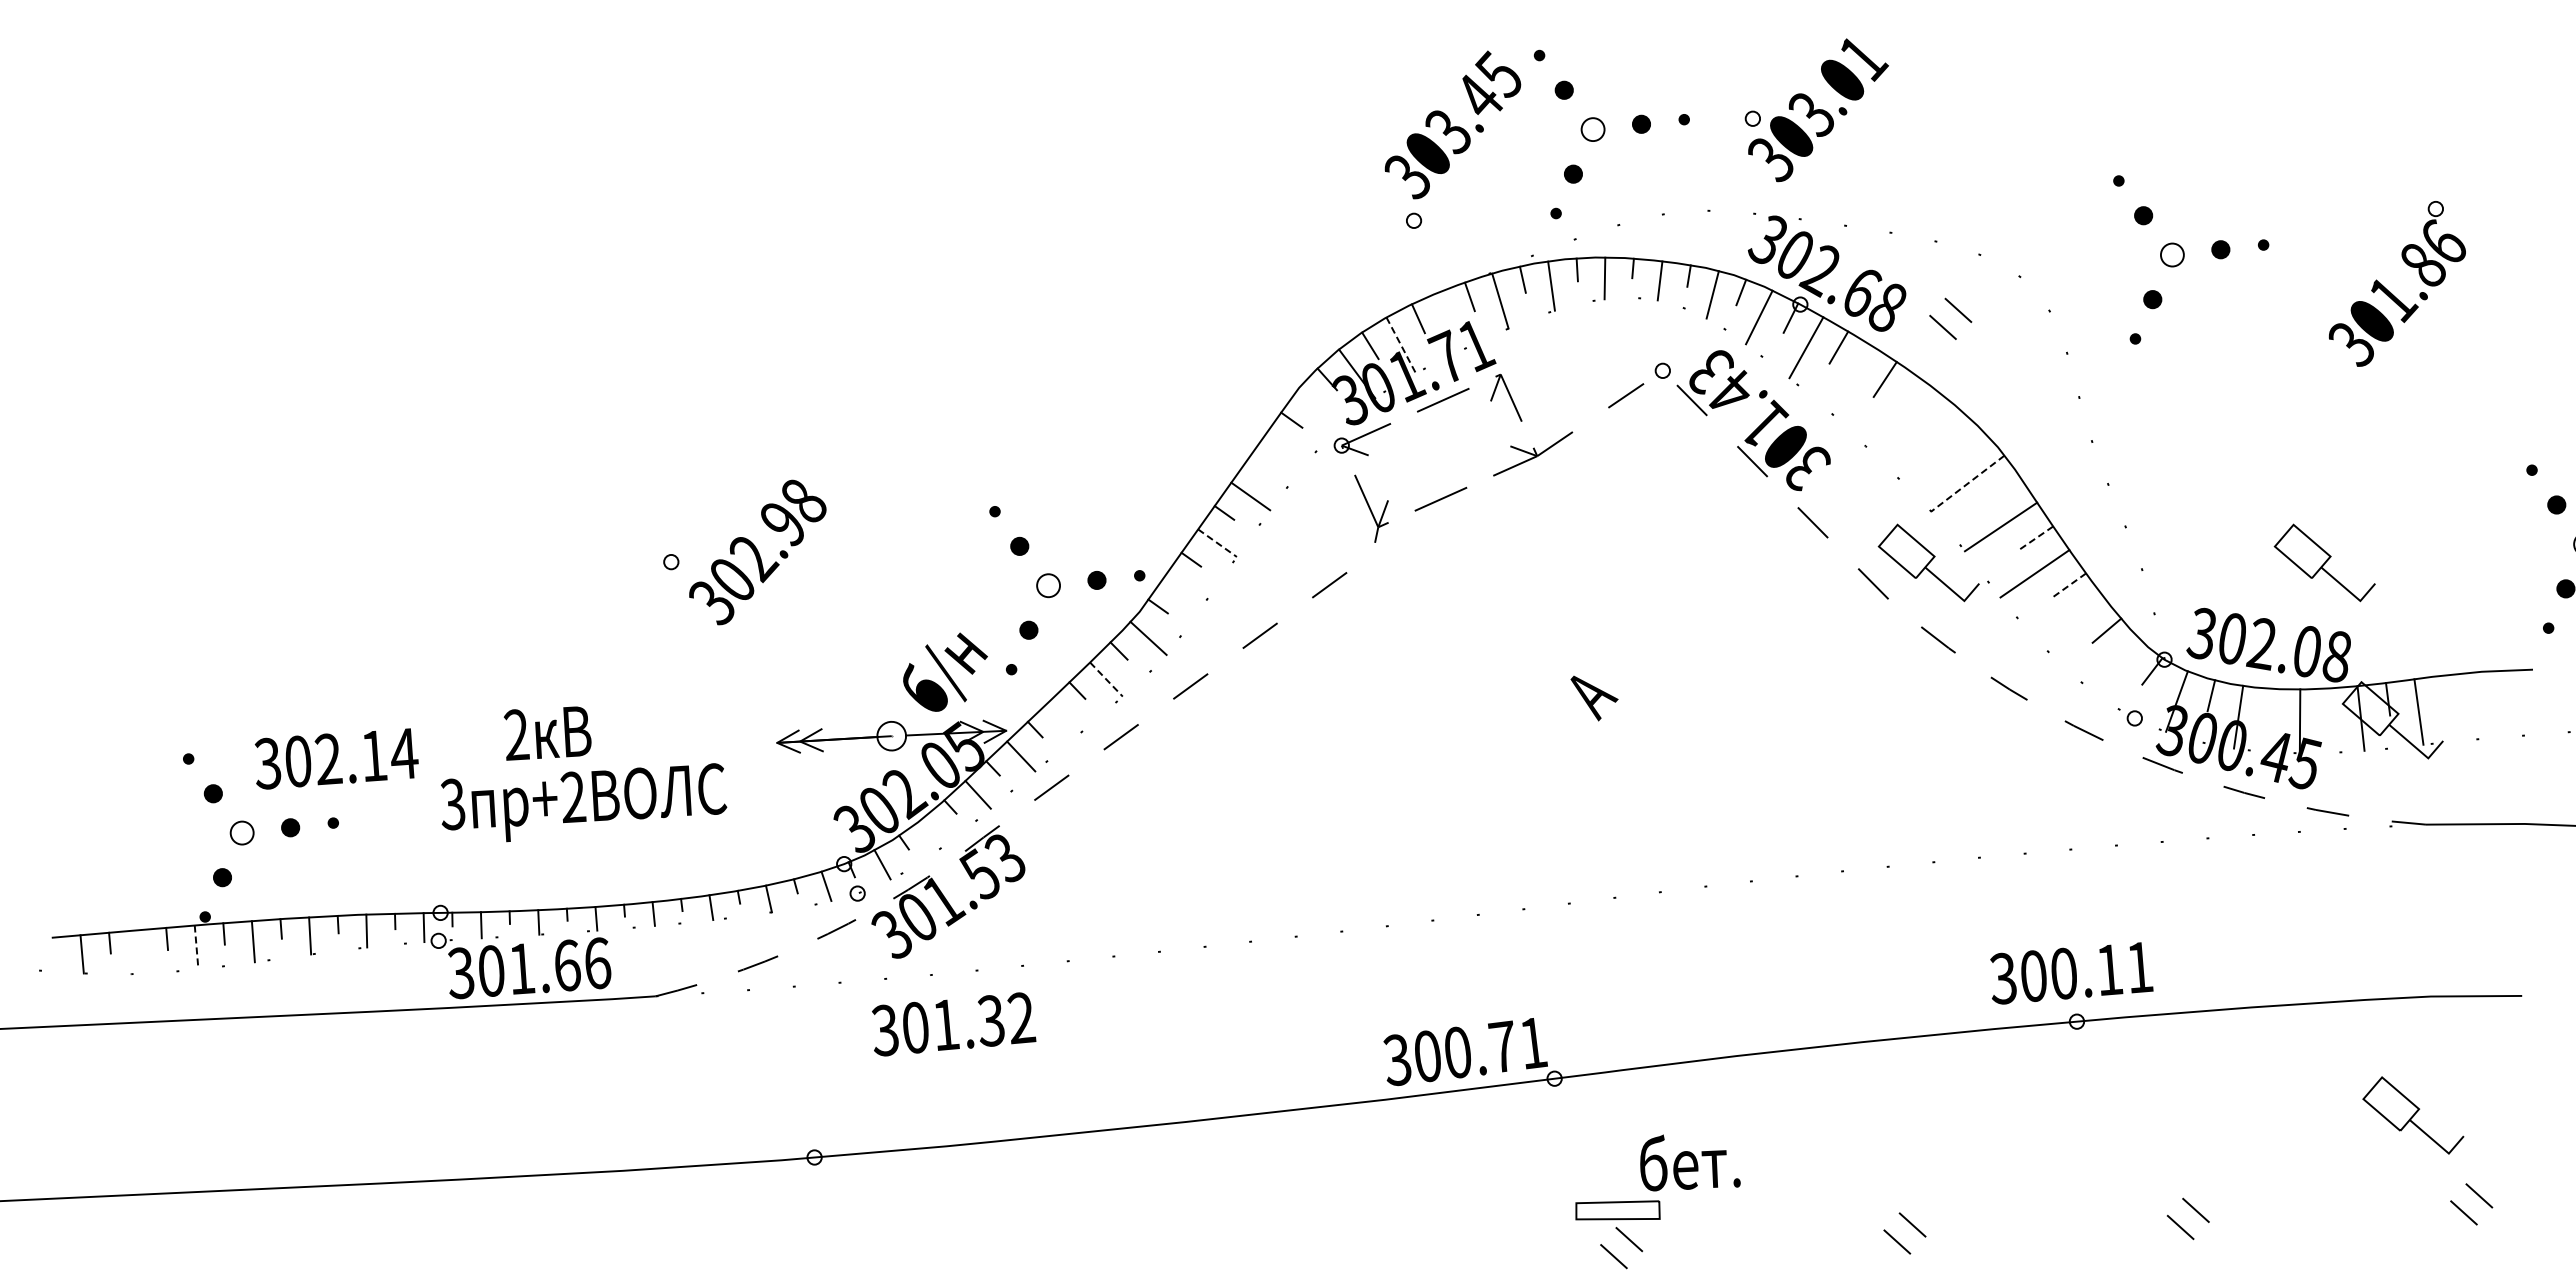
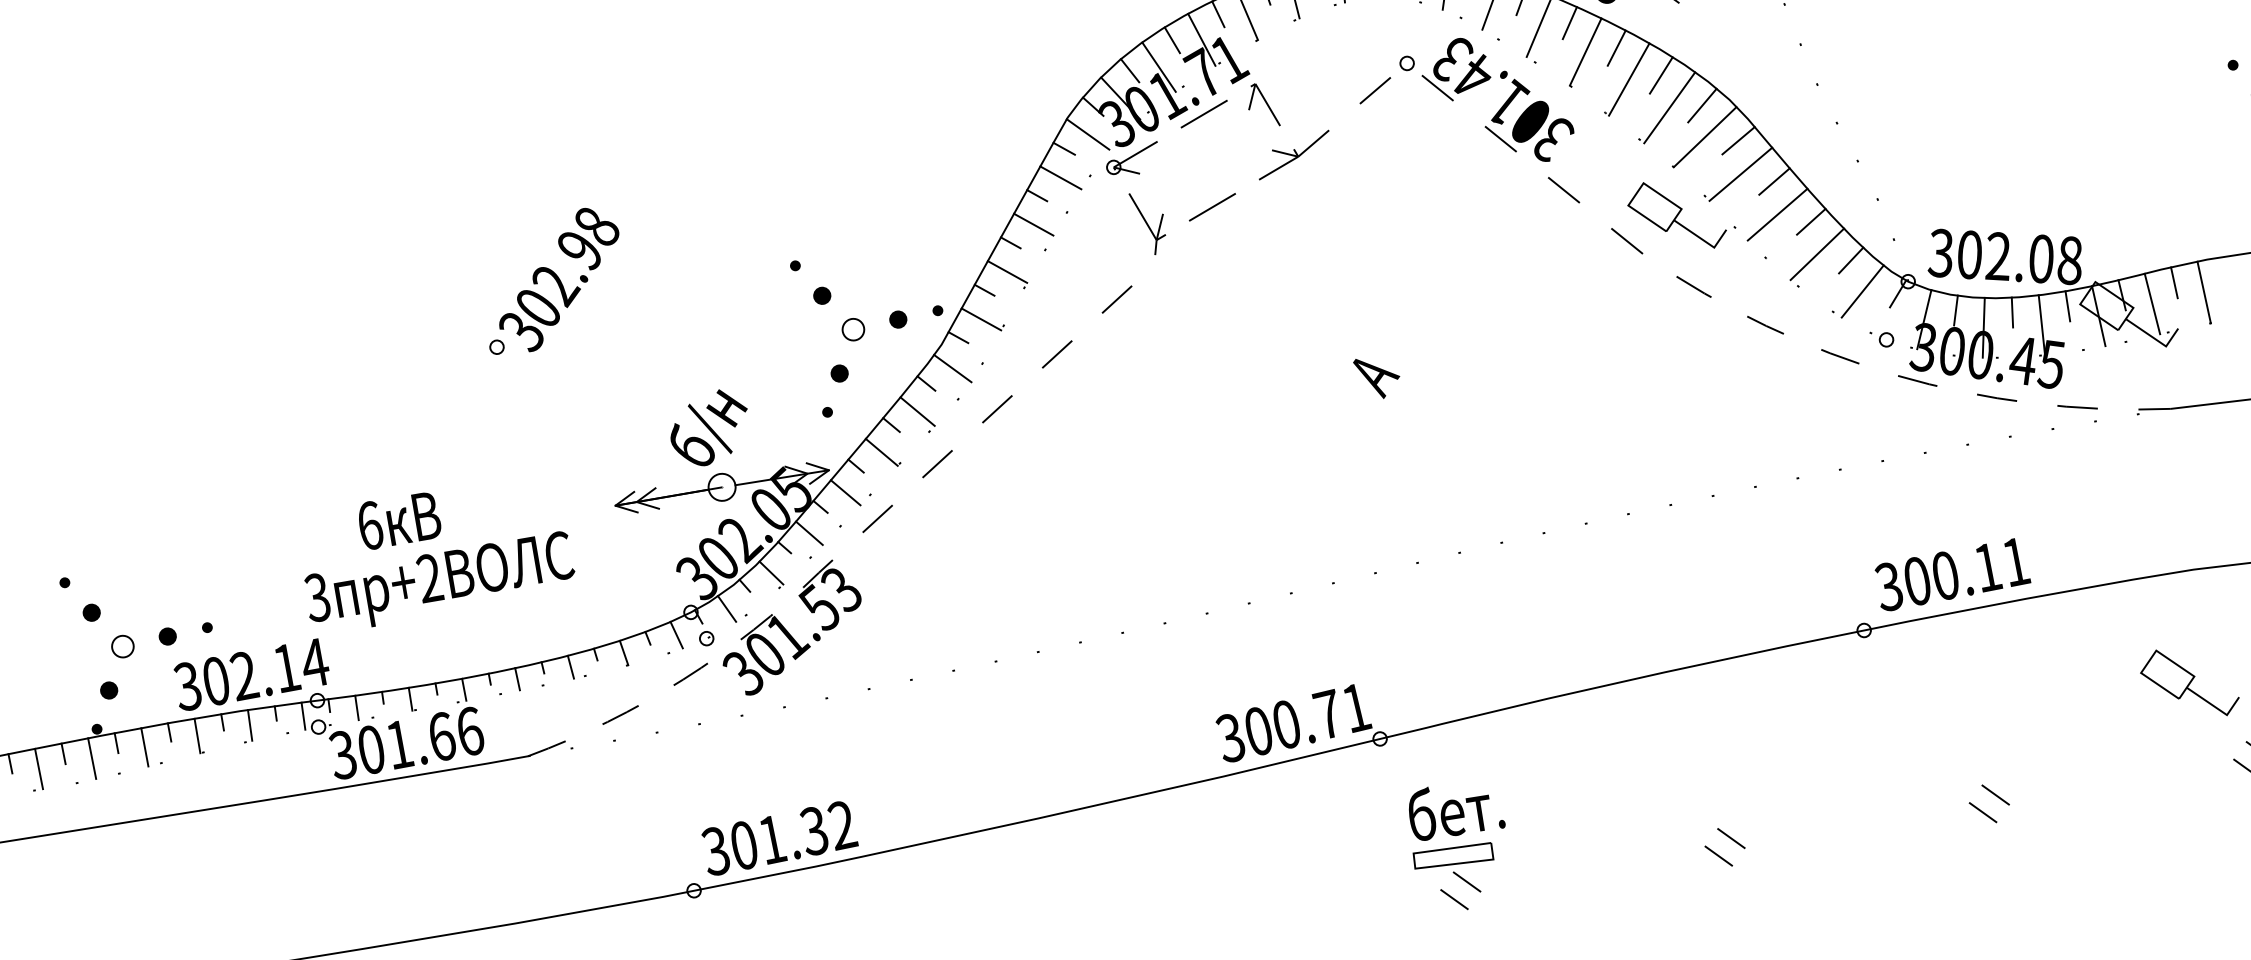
line: (1449, 321) -> (1201, 39), added
line: (1401, 345) -> (1159, 67), dashed -> solid
line: (1851, 379) -> (1585, 51), added
line: (1318, 407) -> (1087, 134), added
line: (1894, 413) -> (1628, 79), added
line: (1928, 413) -> (1660, 75), added
line: (1933, 448) -> (1669, 107), added
line: (1284, 450) -> (1060, 177), added
line: (1968, 450) -> (1702, 106), added
line: (1257, 466) -> (1036, 195), added
line: (1967, 483) -> (1704, 137), dashed -> solid
line: (2002, 490) -> (1738, 139), added
line: (2035, 538) -> (1774, 181), dashed -> solid
line: (1217, 543) -> (1007, 272), dashed -> solid
text: (757, 552) -> (558, 279), moved
part: (2324, 562) -> (2048, 173), removed
line: (2069, 585) -> (1811, 222), dashed -> solid
line: (1183, 589) -> (980, 319), added
line: (2071, 620) -> (1816, 254), added
line: (2115, 664) -> (1862, 291), added
text: (945, 671) -> (709, 427), moved
line: (1106, 679) -> (917, 411), dashed -> solid
line: (2444, 691) -> (2174, 282), added
line: (2270, 704) -> (2012, 312), added
line: (2329, 704) -> (2067, 306), added
line: (2474, 705) -> (2203, 292), added
line: (1063, 718) -> (881, 452), added
text: (516, 734) -> (369, 525), 2 -> 6
text: (336, 758) -> (251, 674), moved
line: (933, 831) -> (771, 572), added
line: (196, 947) -> (92, 758), dashed -> solid
line: (139, 951) -> (39, 768), added
text: (2071, 973) -> (1952, 574), moved
text: (954, 1024) -> (780, 838), moved
text: (1690, 1162) -> (1456, 810), moved

